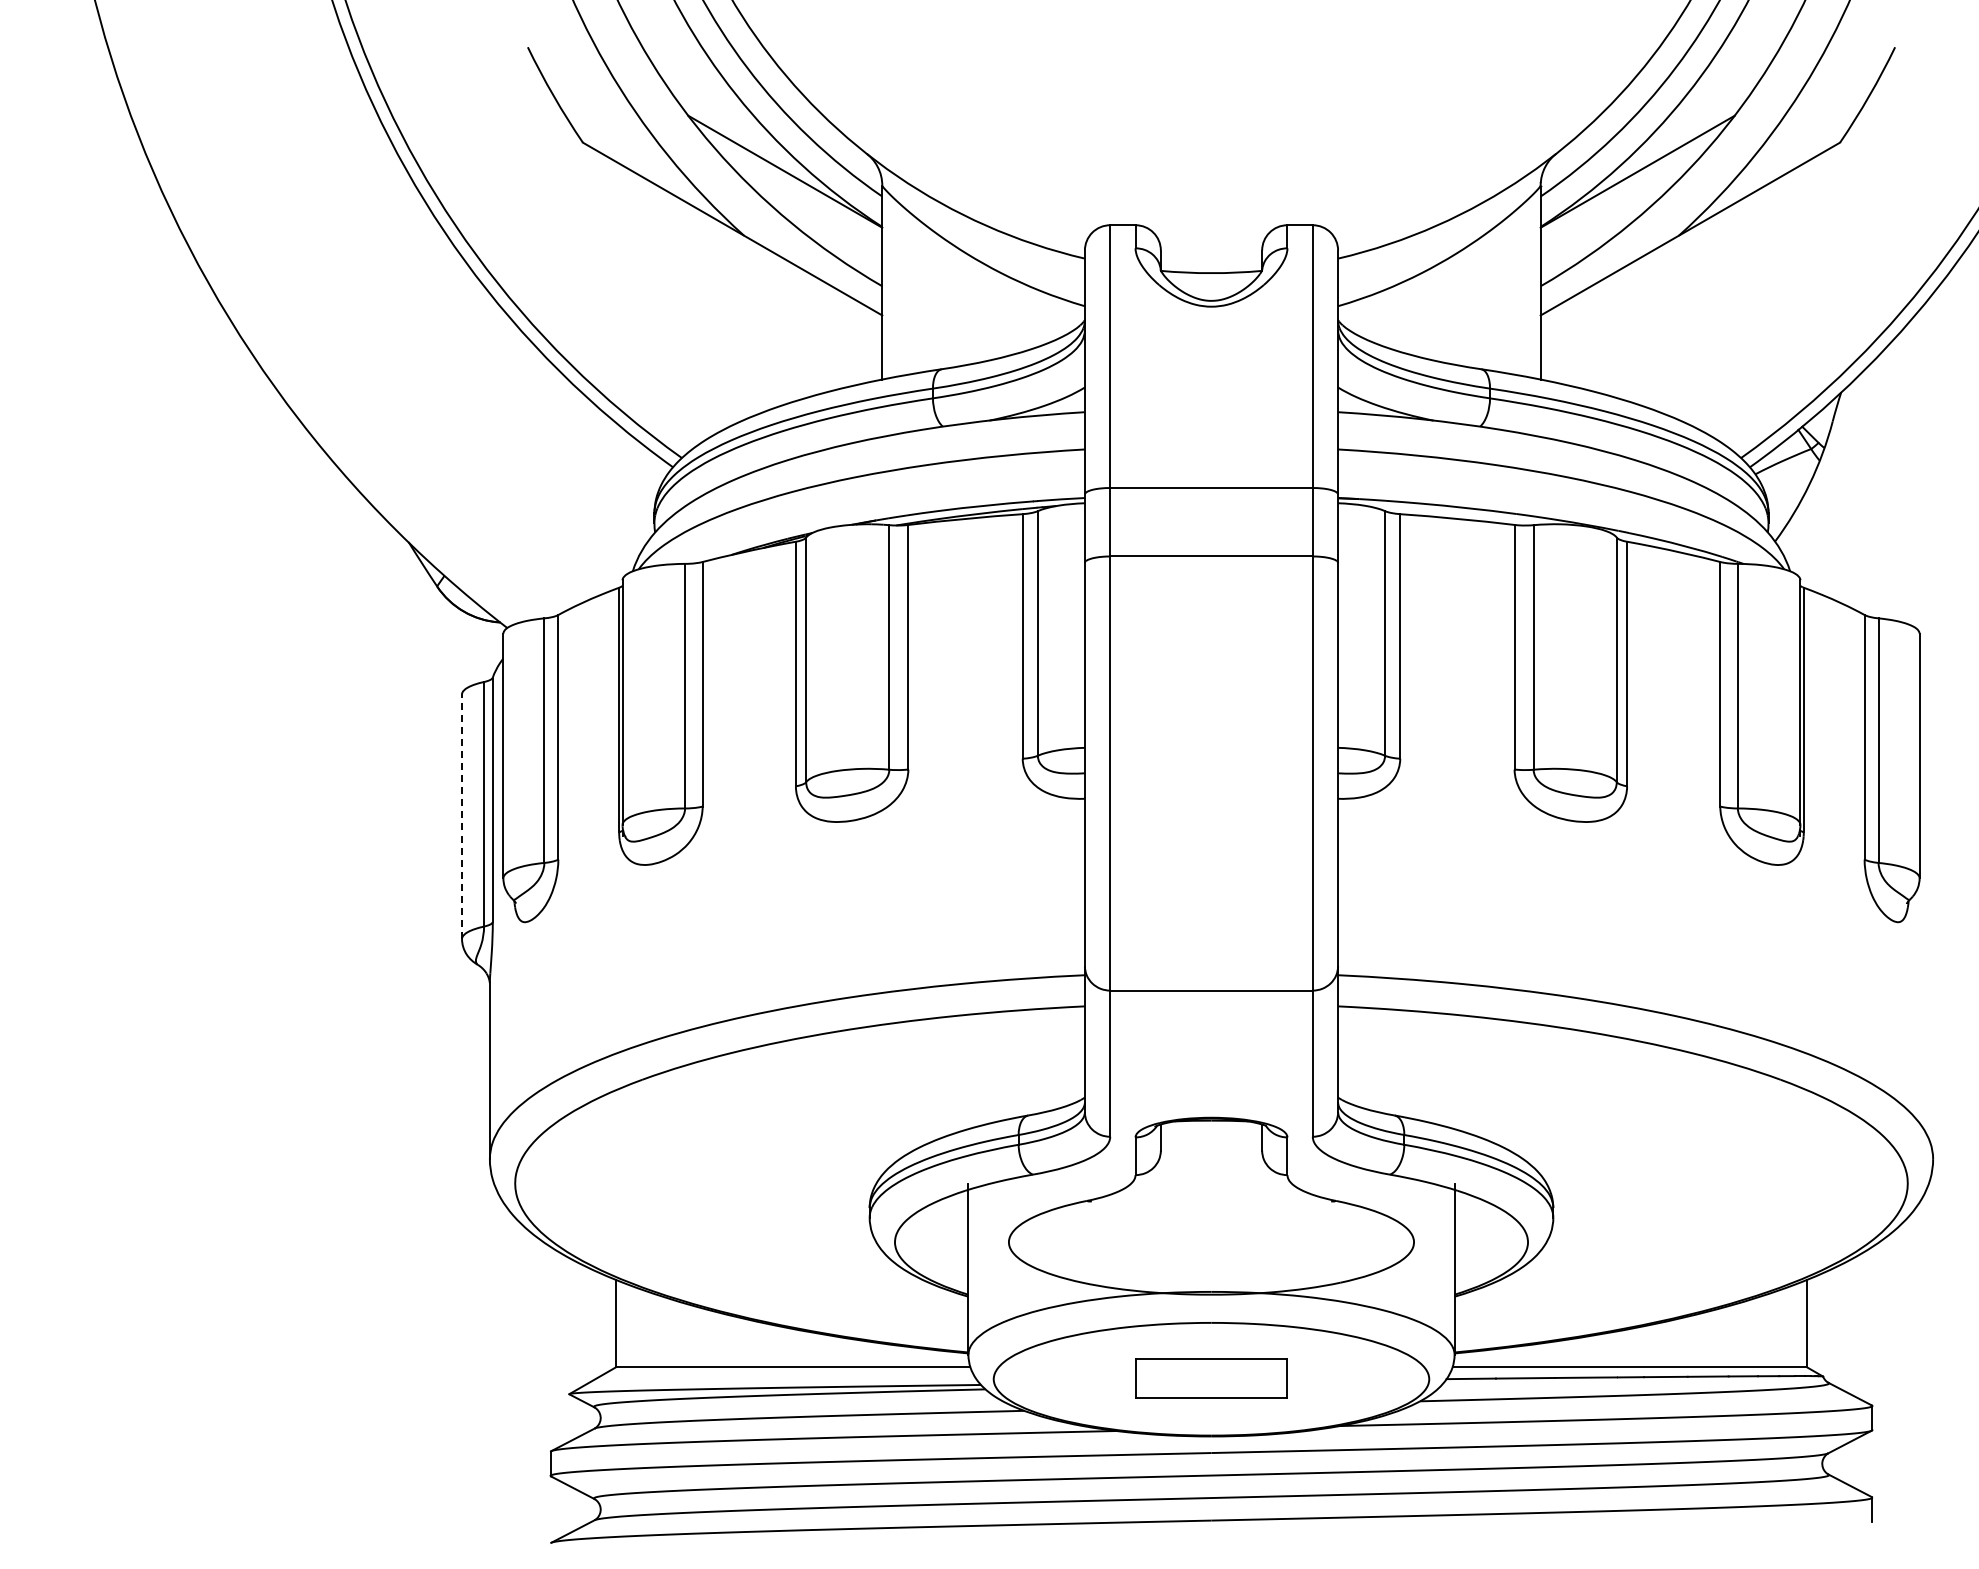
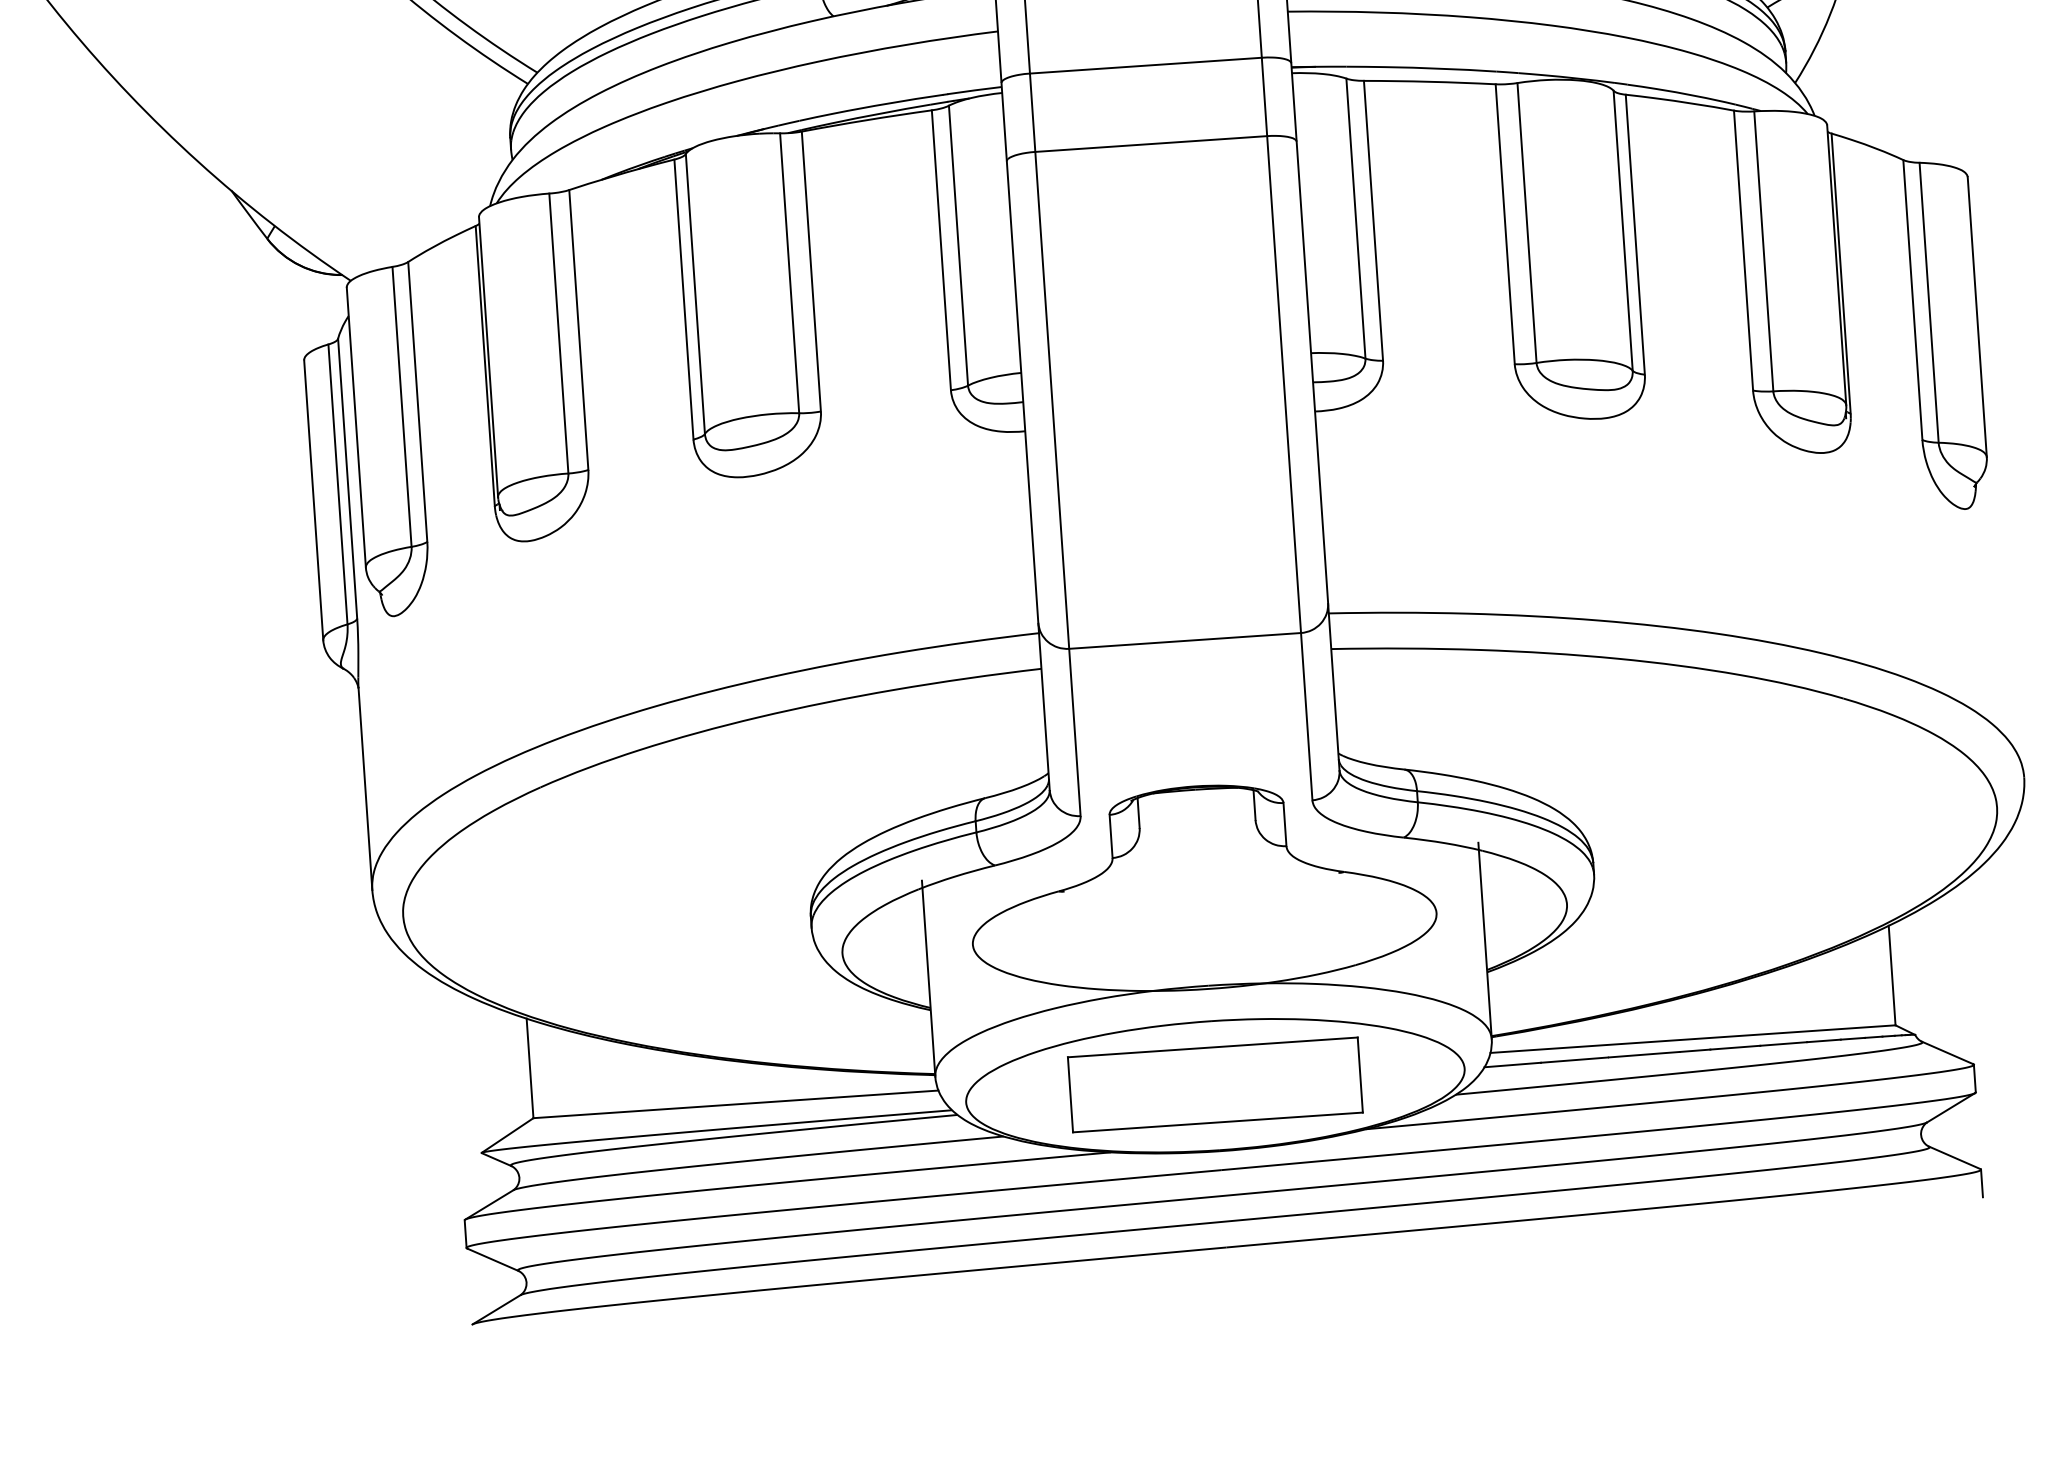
line: (462, 816) -> (314, 500), dashed -> solid
part: (1211, 1378) -> (1215, 1084), size x1.67

